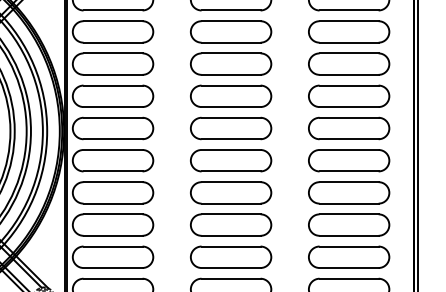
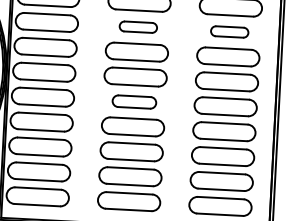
part: (231, 63) -> (138, 26), size x0.6
part: (349, 63) -> (229, 31), size x0.6
part: (231, 160) -> (134, 101), size x0.7

